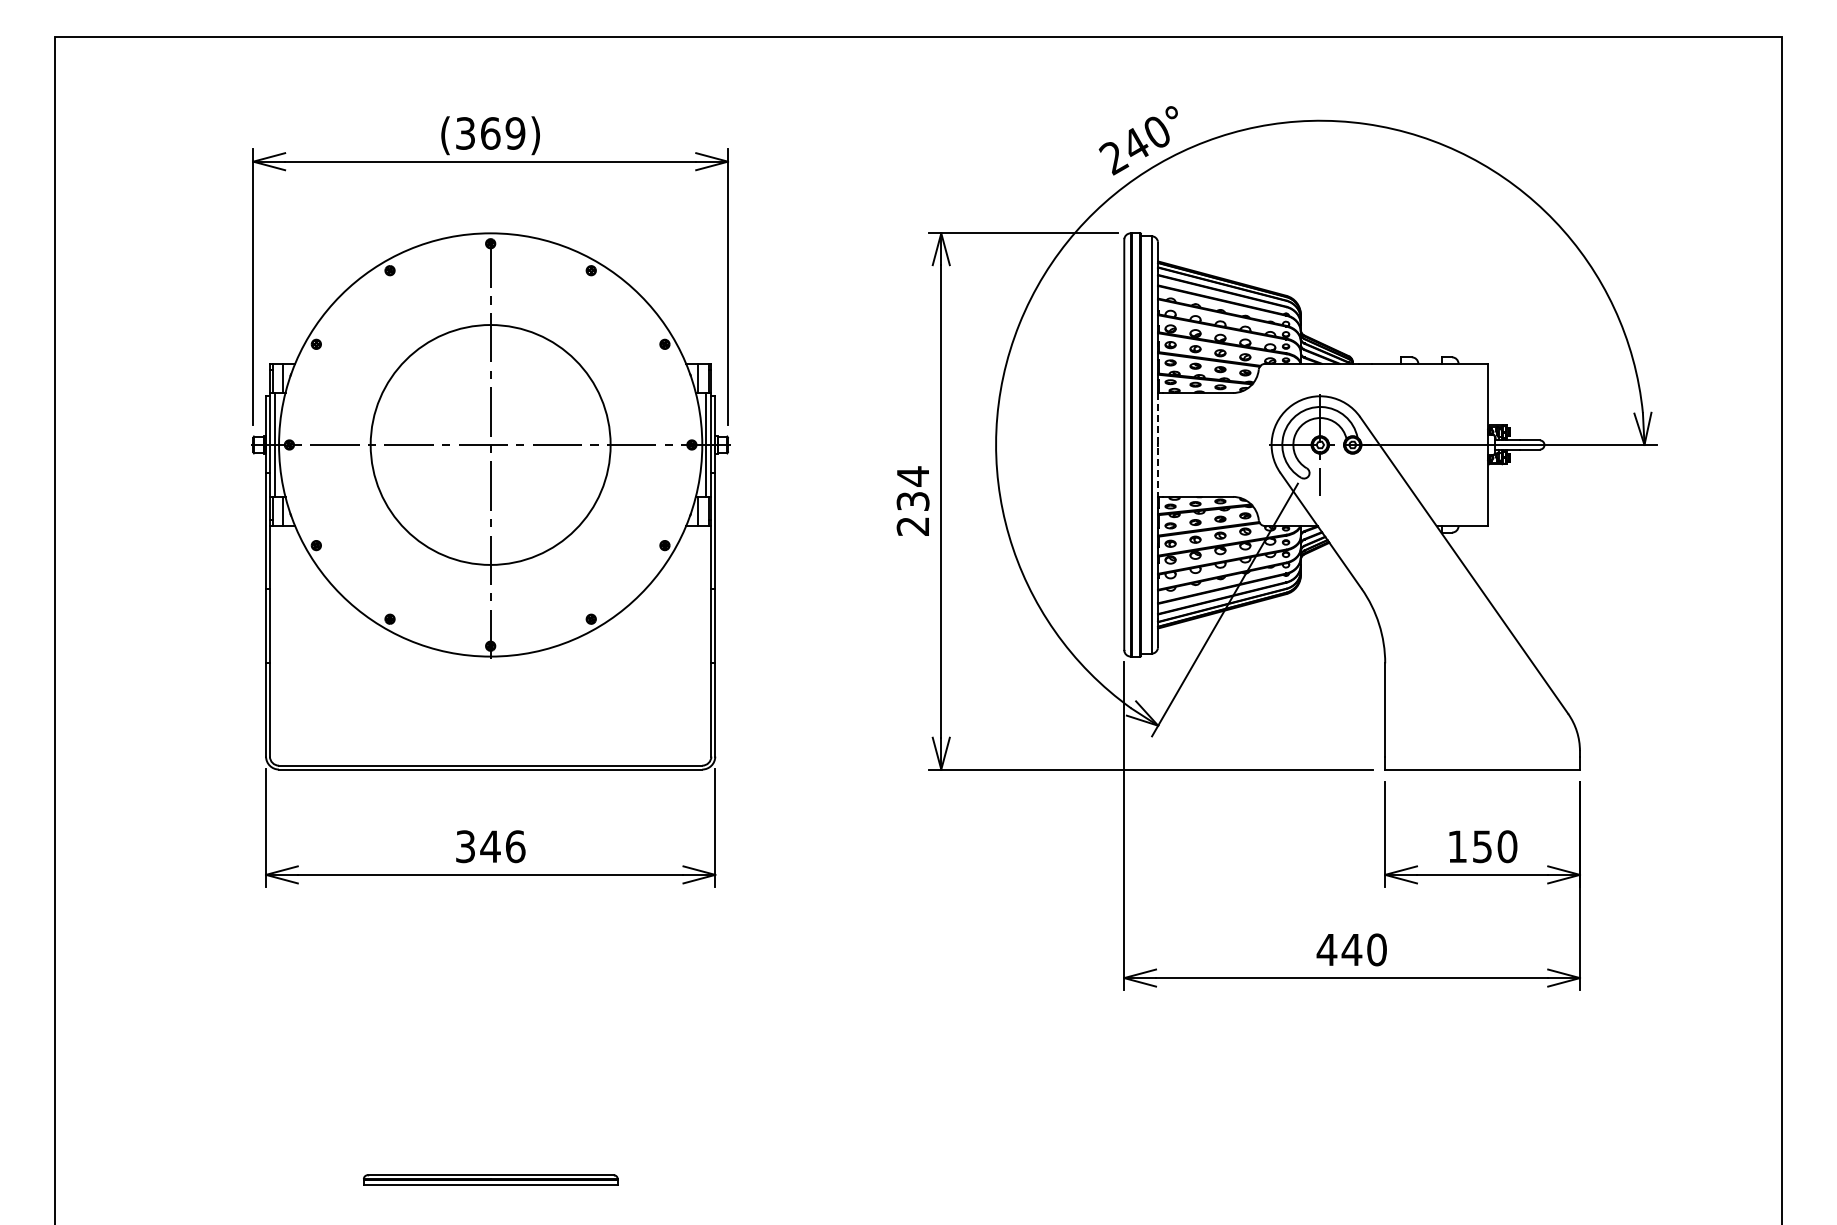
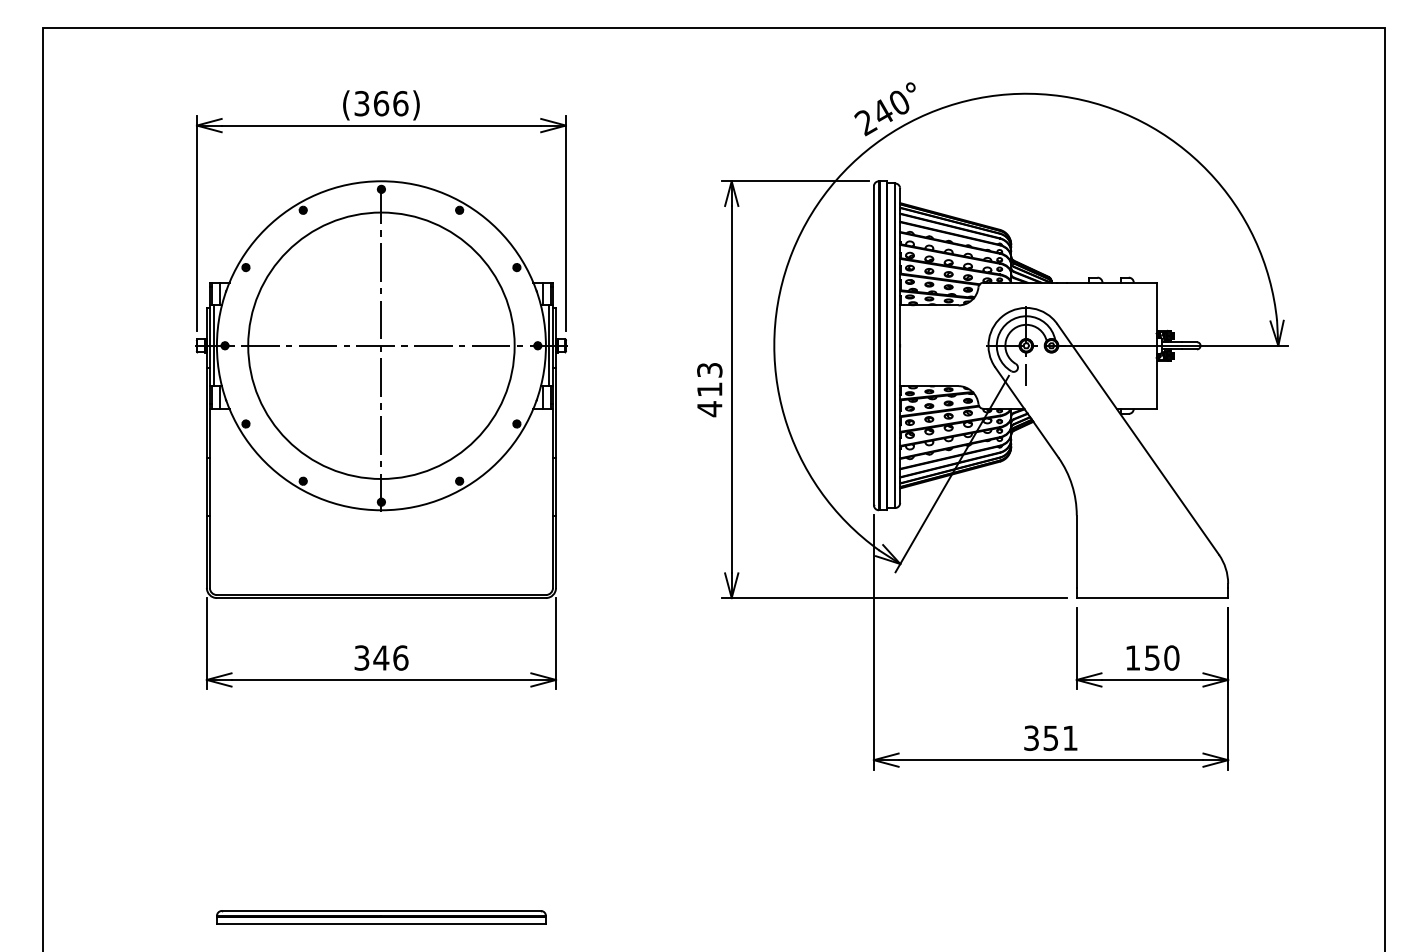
text: (515, 133) -> (400, 103), (369) -> (366)
circle: (490, 444) -> (381, 345), size x1.43
line: (1158, 444) -> (900, 345), dashed -> solid
text: (912, 501) -> (709, 389), 234 -> 413
text: (1351, 949) -> (1050, 737), 440 -> 351
part: (490, 1179) -> (381, 916), size x1.67

